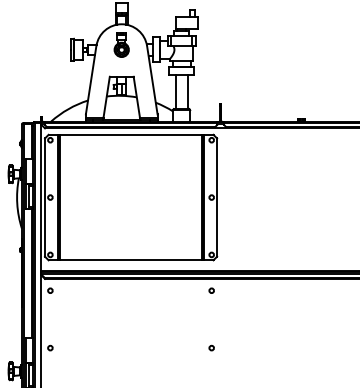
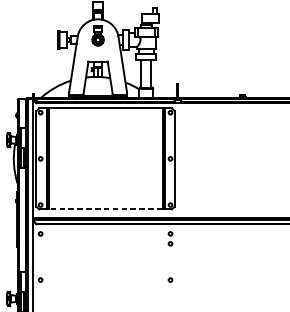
line: (131, 260) -> (105, 209), solid -> dashed
circle: (211, 302) -> (170, 243), added

